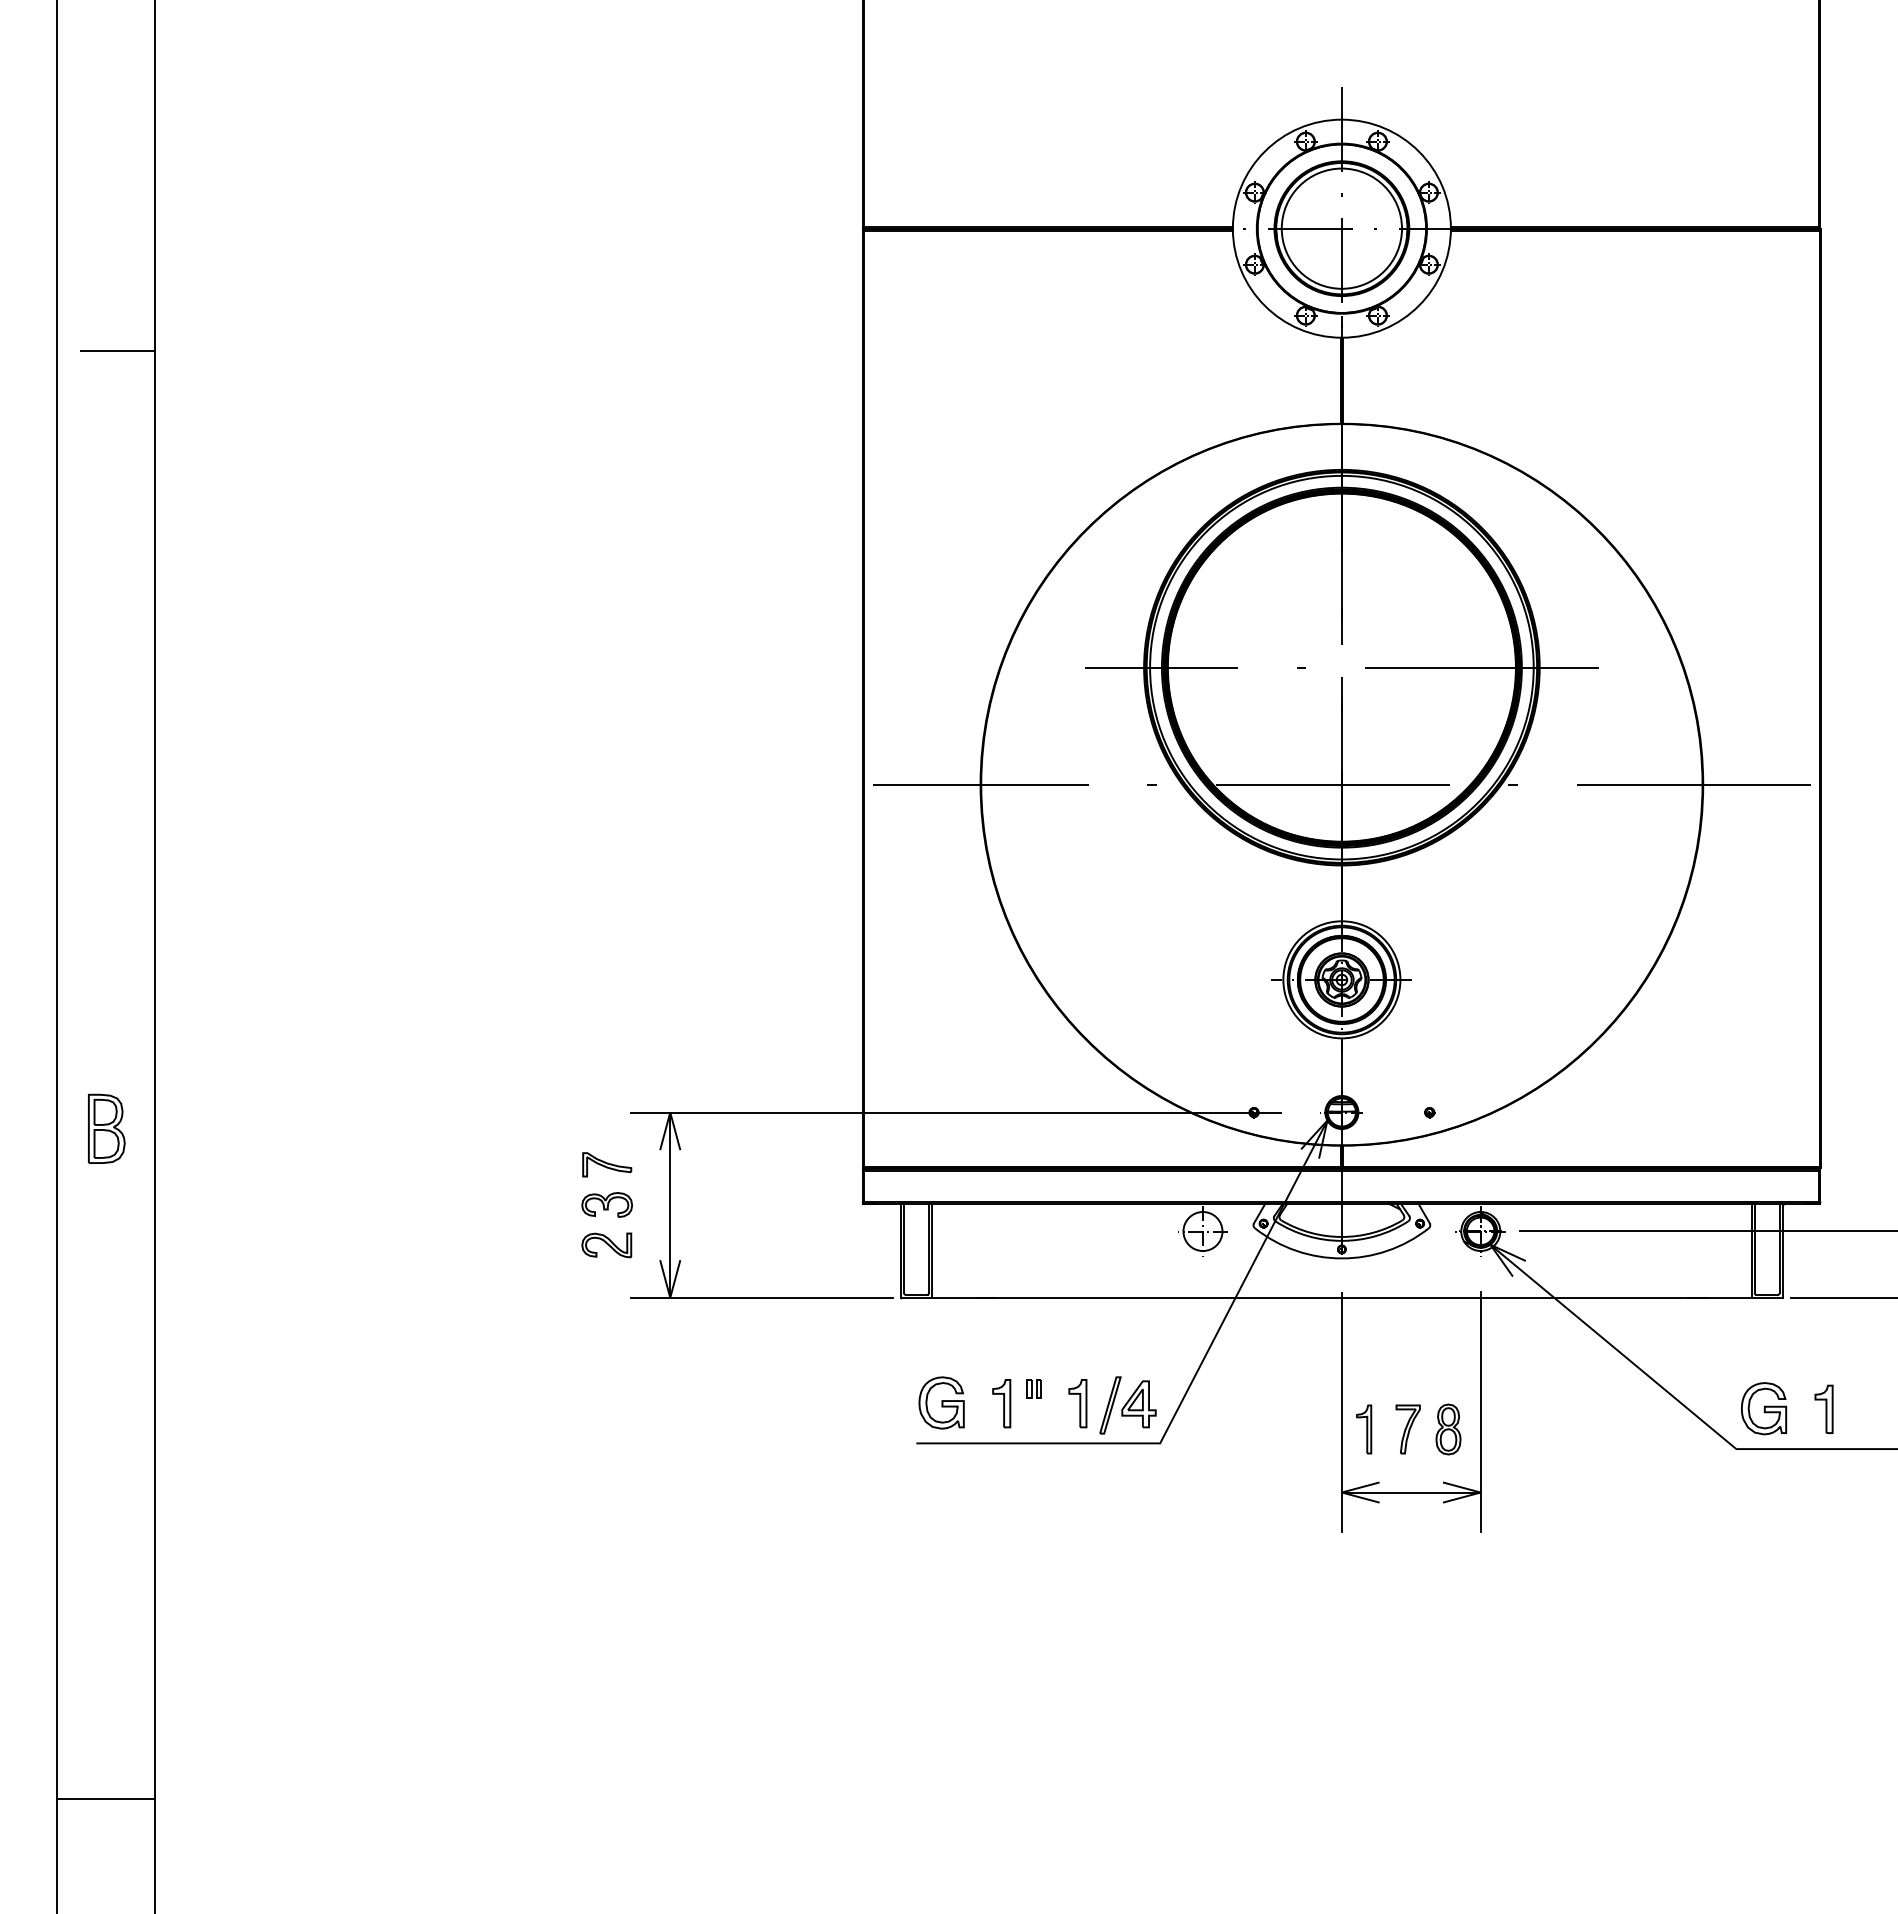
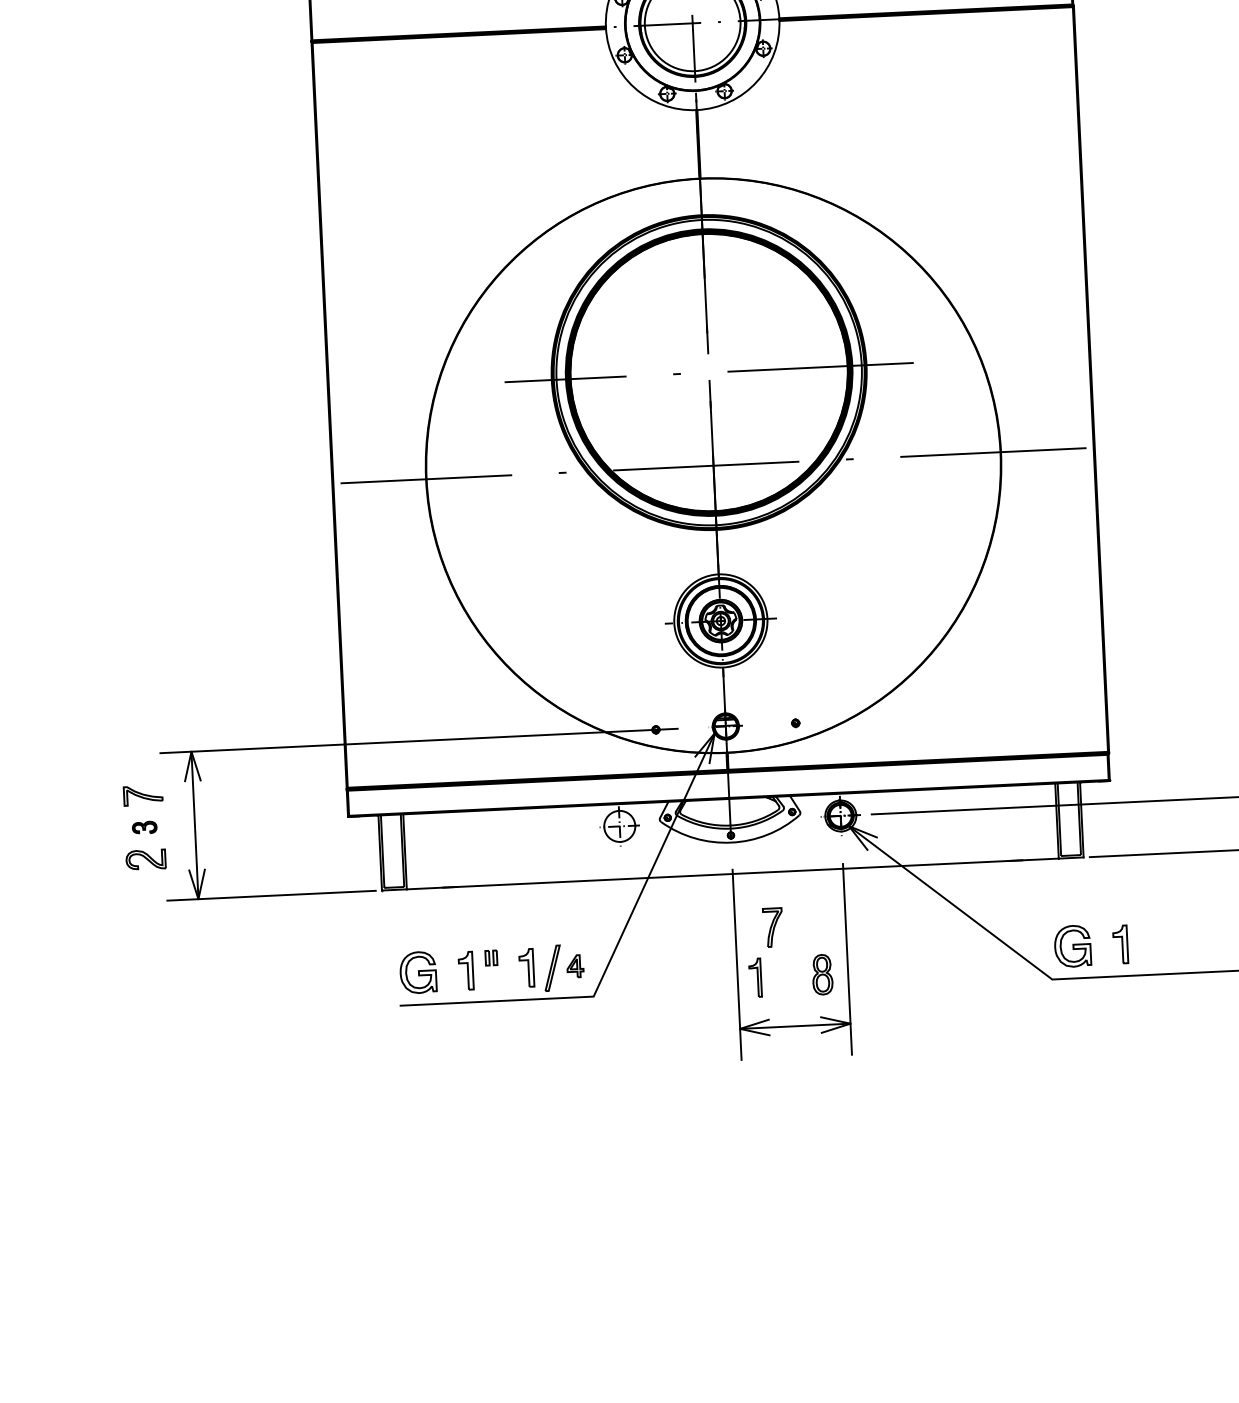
part: (606, 1204) -> (144, 827), size x0.6
part: (1138, 1404) -> (574, 966), size x0.6
part: (1407, 1429) -> (772, 927), moved

